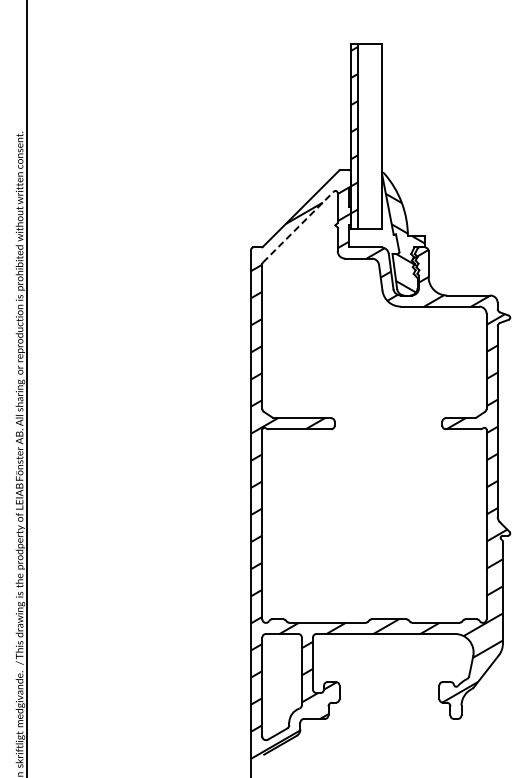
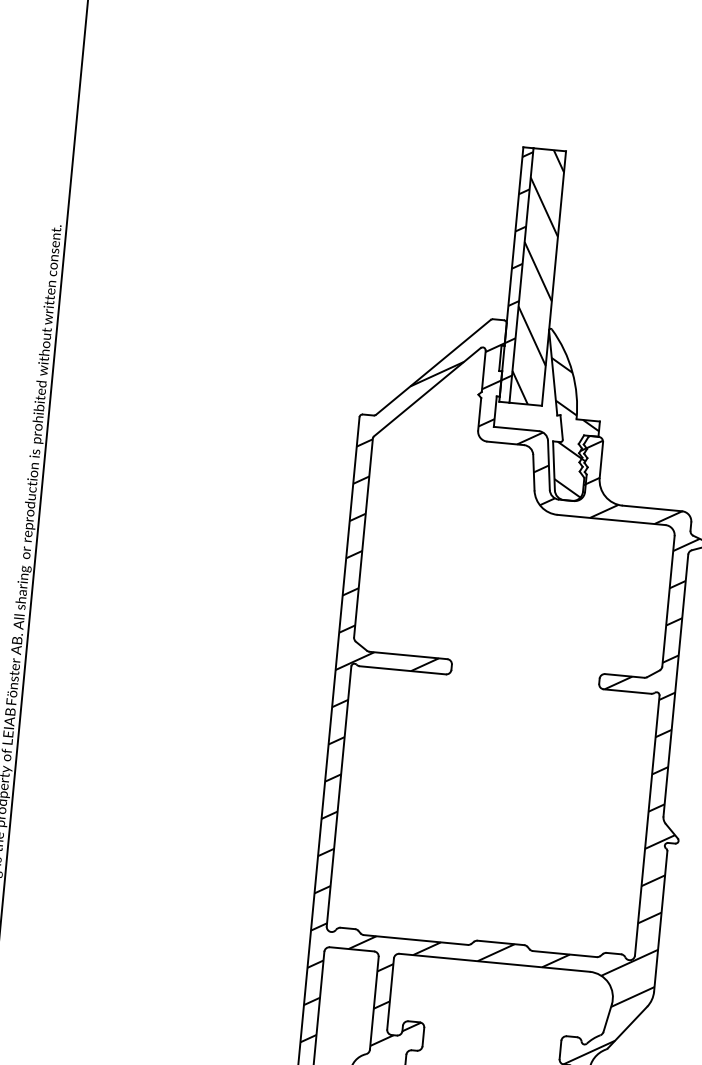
hatch: (370, 136) -> (538, 277), added
line: (298, 226) -> (427, 391), dashed -> solid

